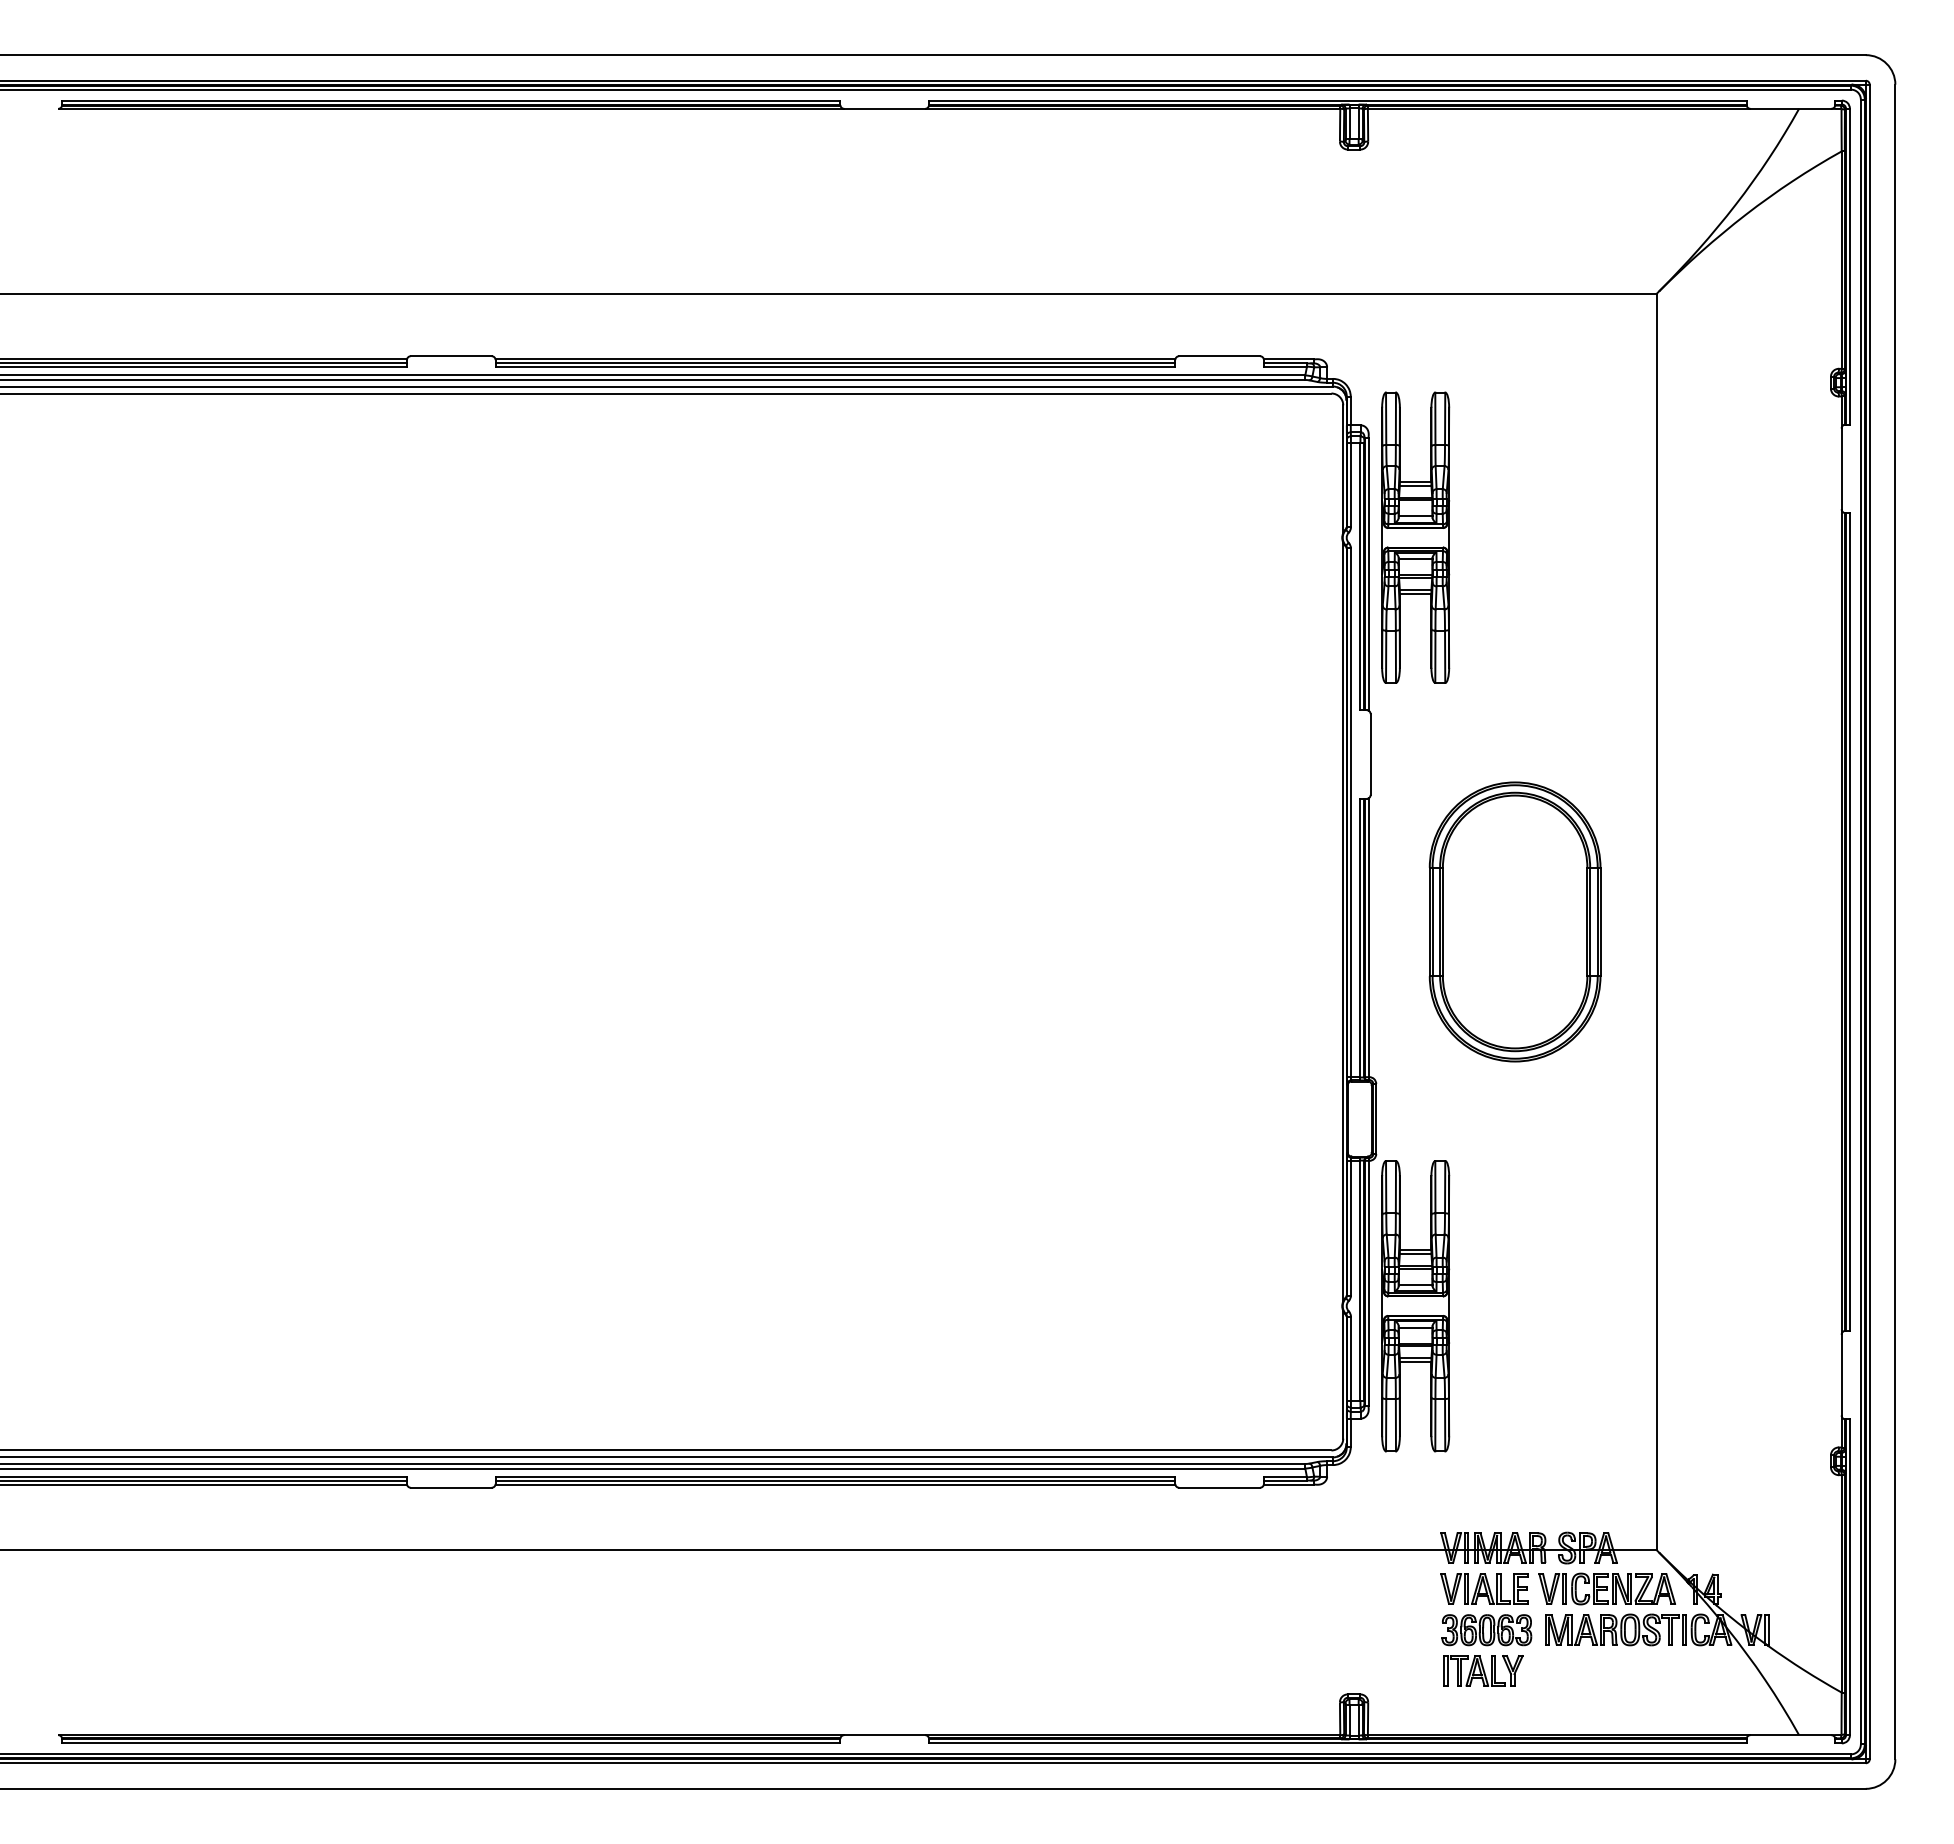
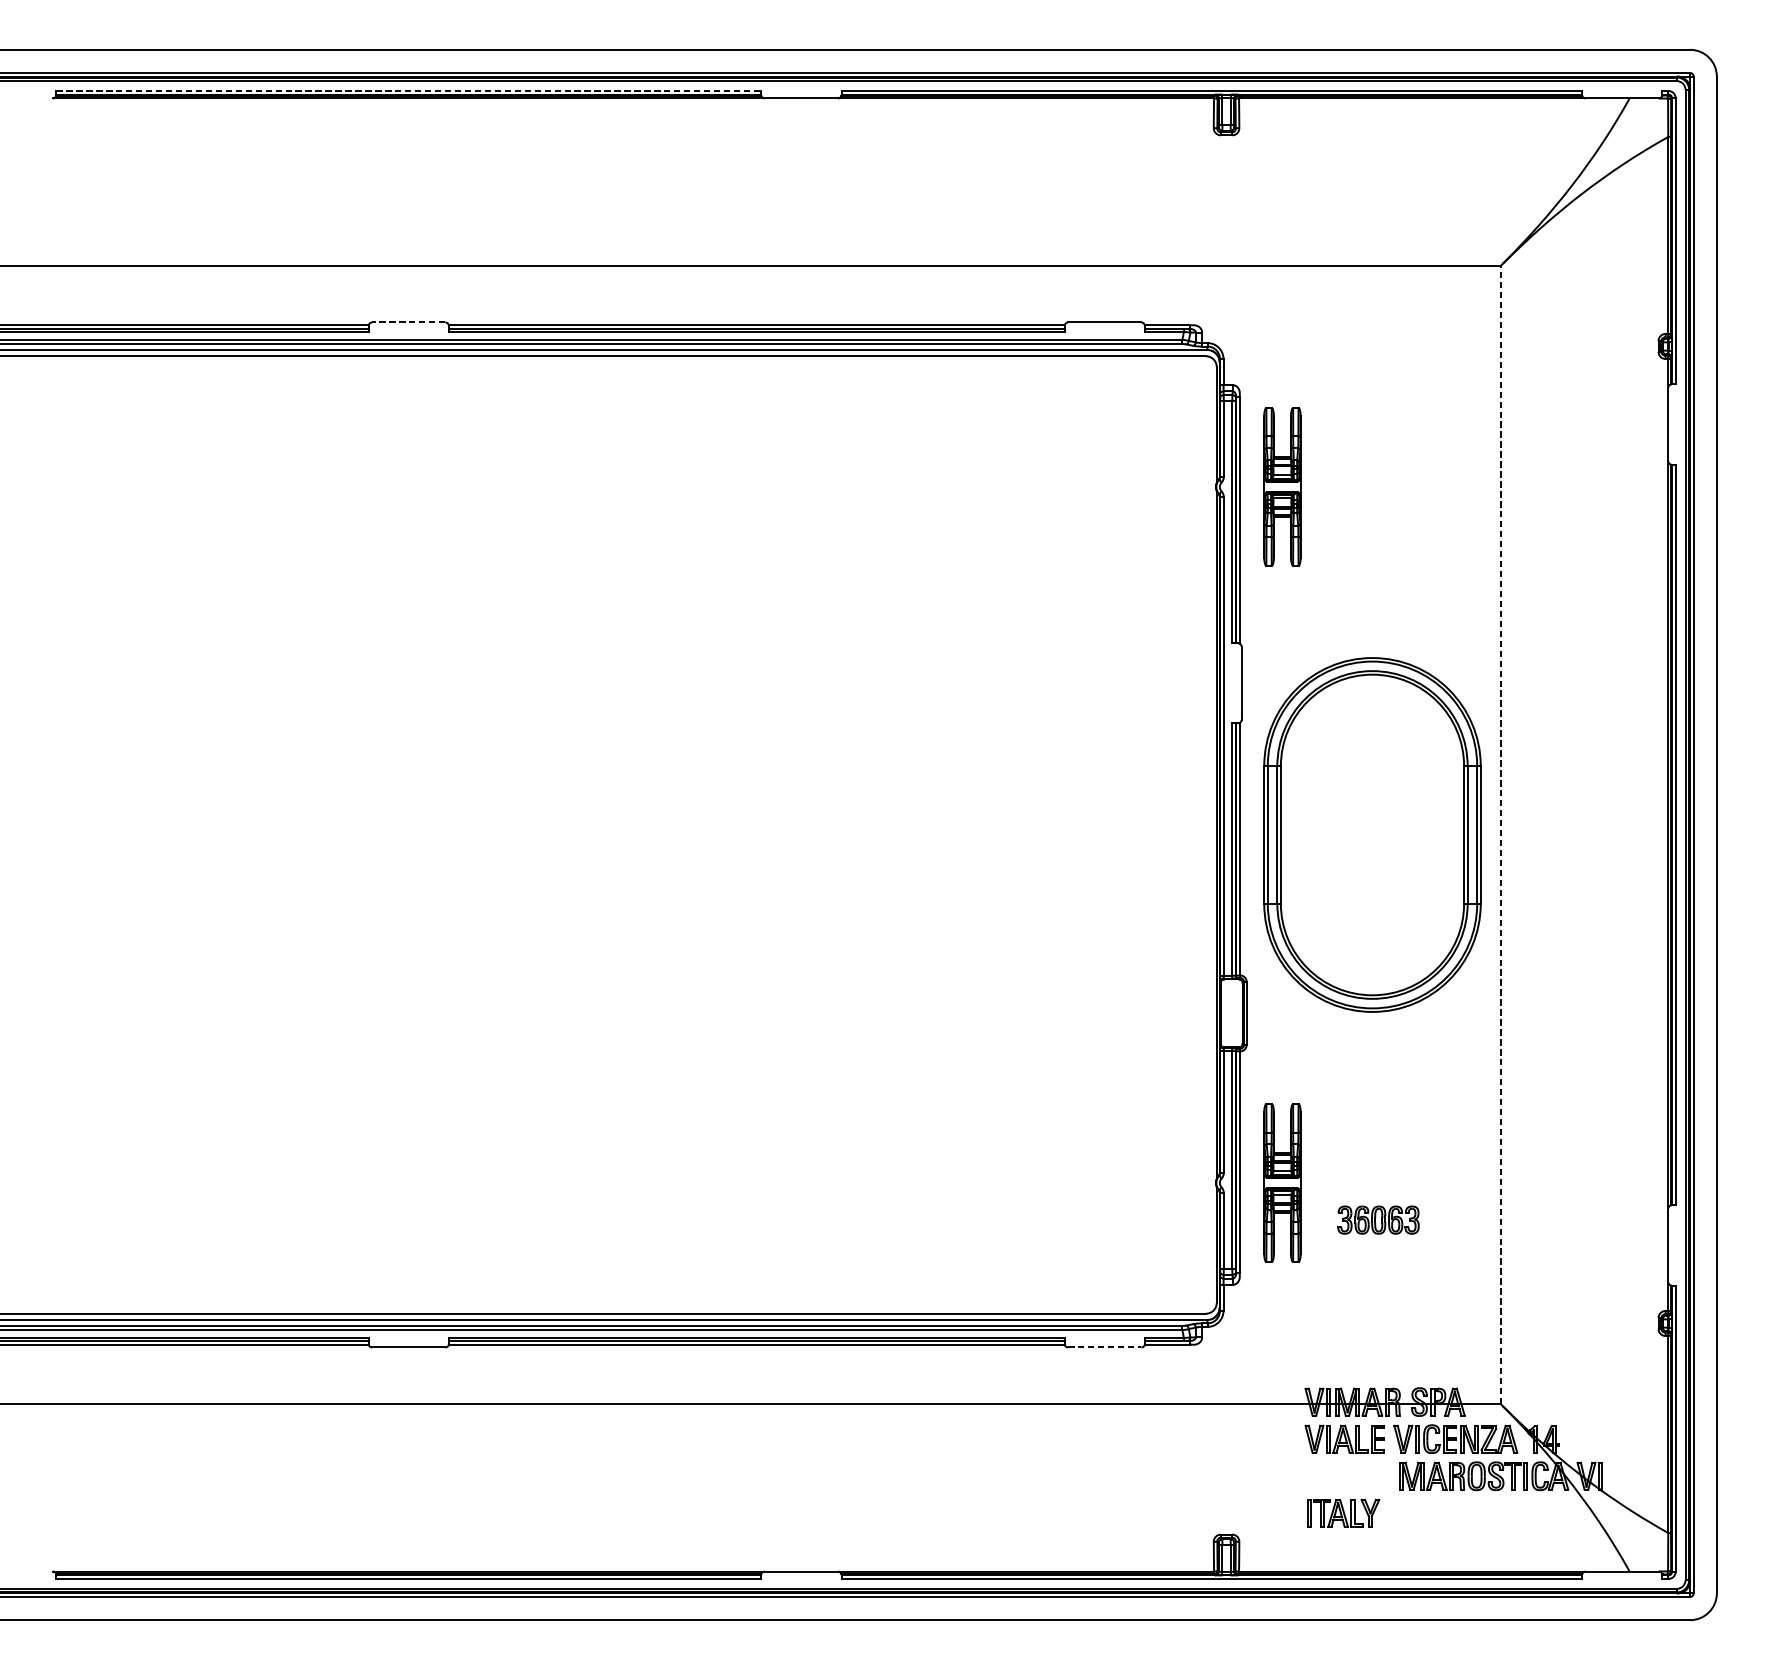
line: (451, 100) -> (409, 90), solid -> dashed
line: (450, 356) -> (408, 322), solid -> dashed
part: (1415, 537) -> (1282, 486), size x0.6
part: (1514, 921) -> (1371, 834), size x1.4
line: (1656, 921) -> (1500, 834), solid -> dashed
part: (1415, 1306) -> (1282, 1183), size x0.6
line: (1220, 1487) -> (1105, 1347), solid -> dashed
part: (1486, 1630) -> (1378, 1220), moved

